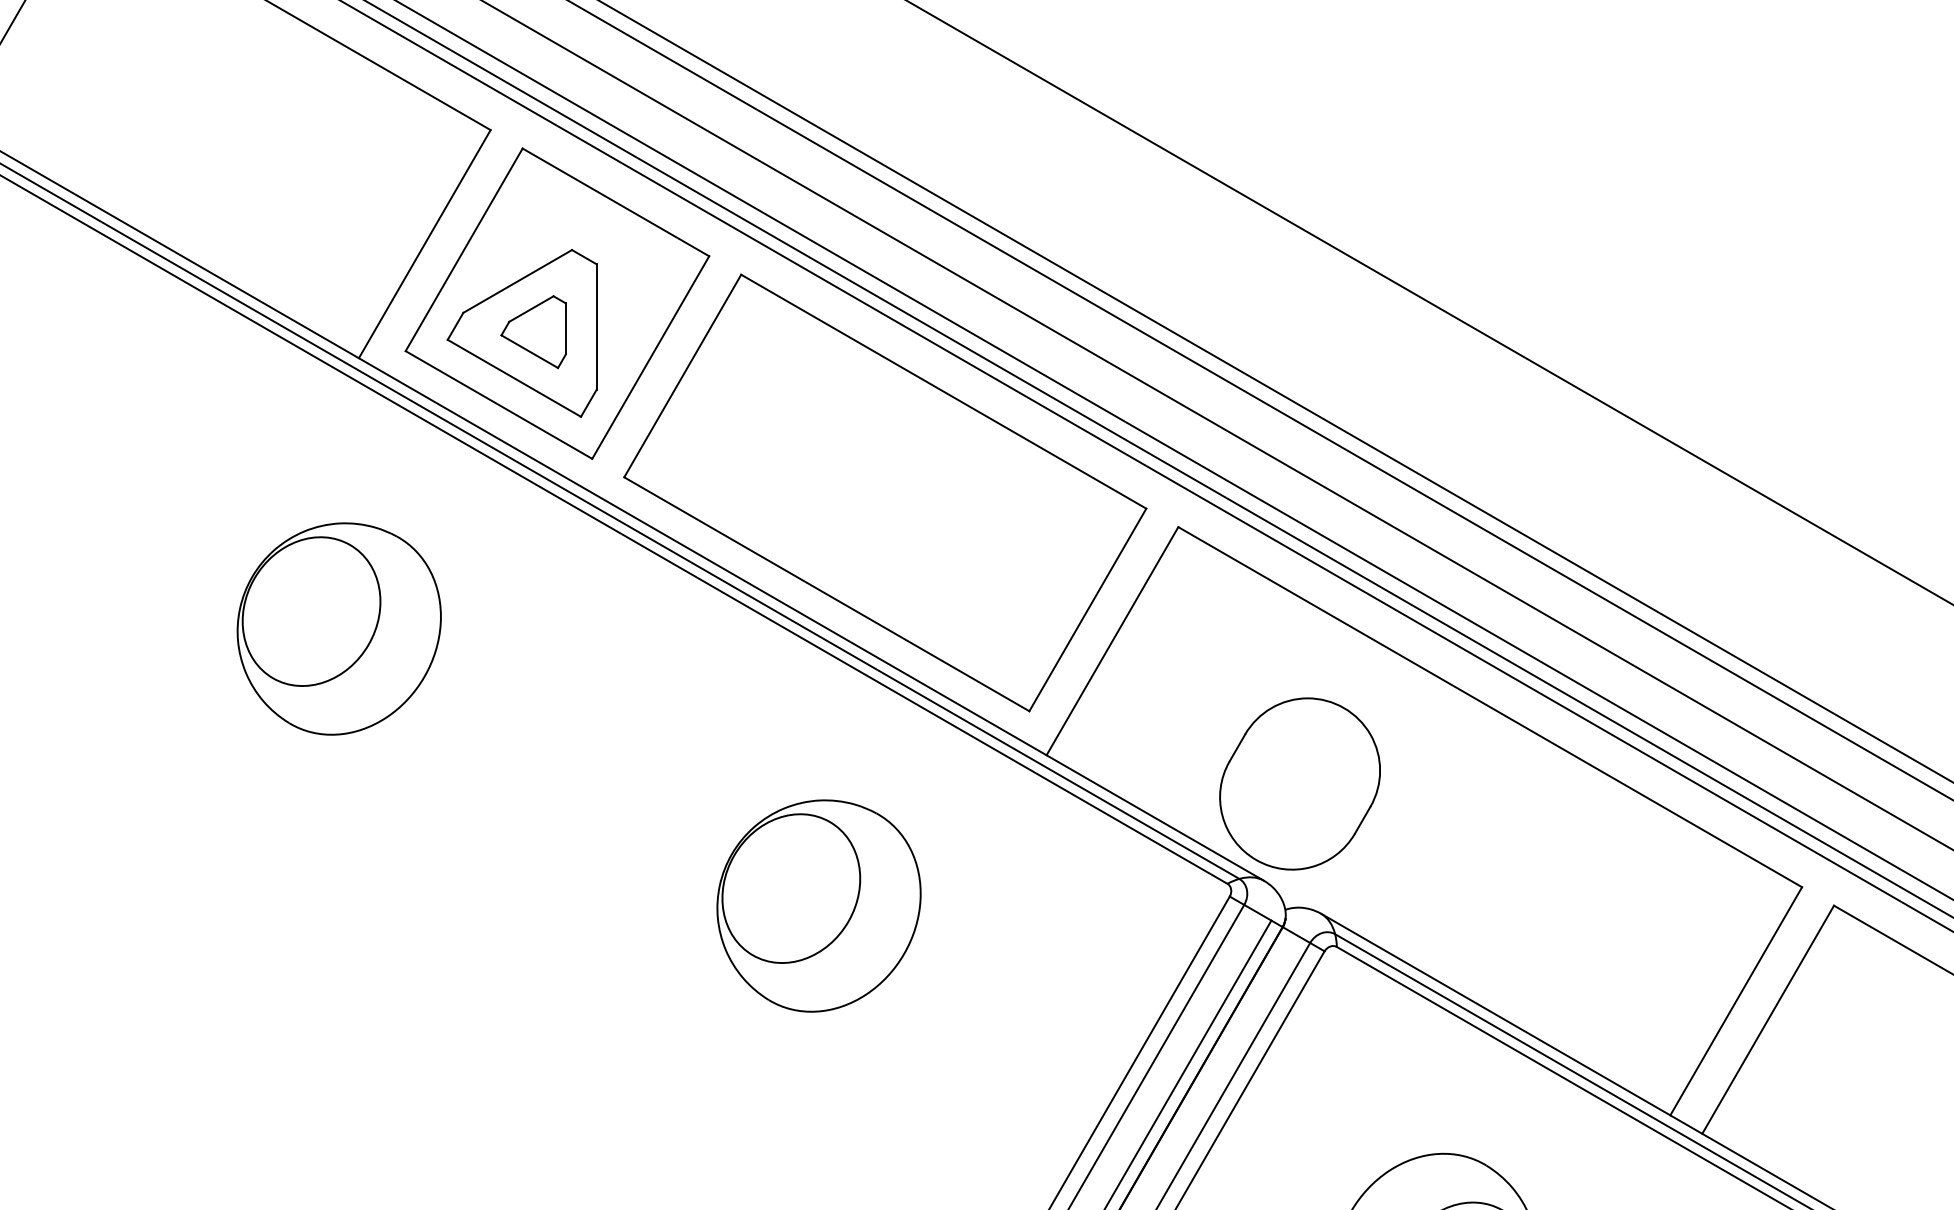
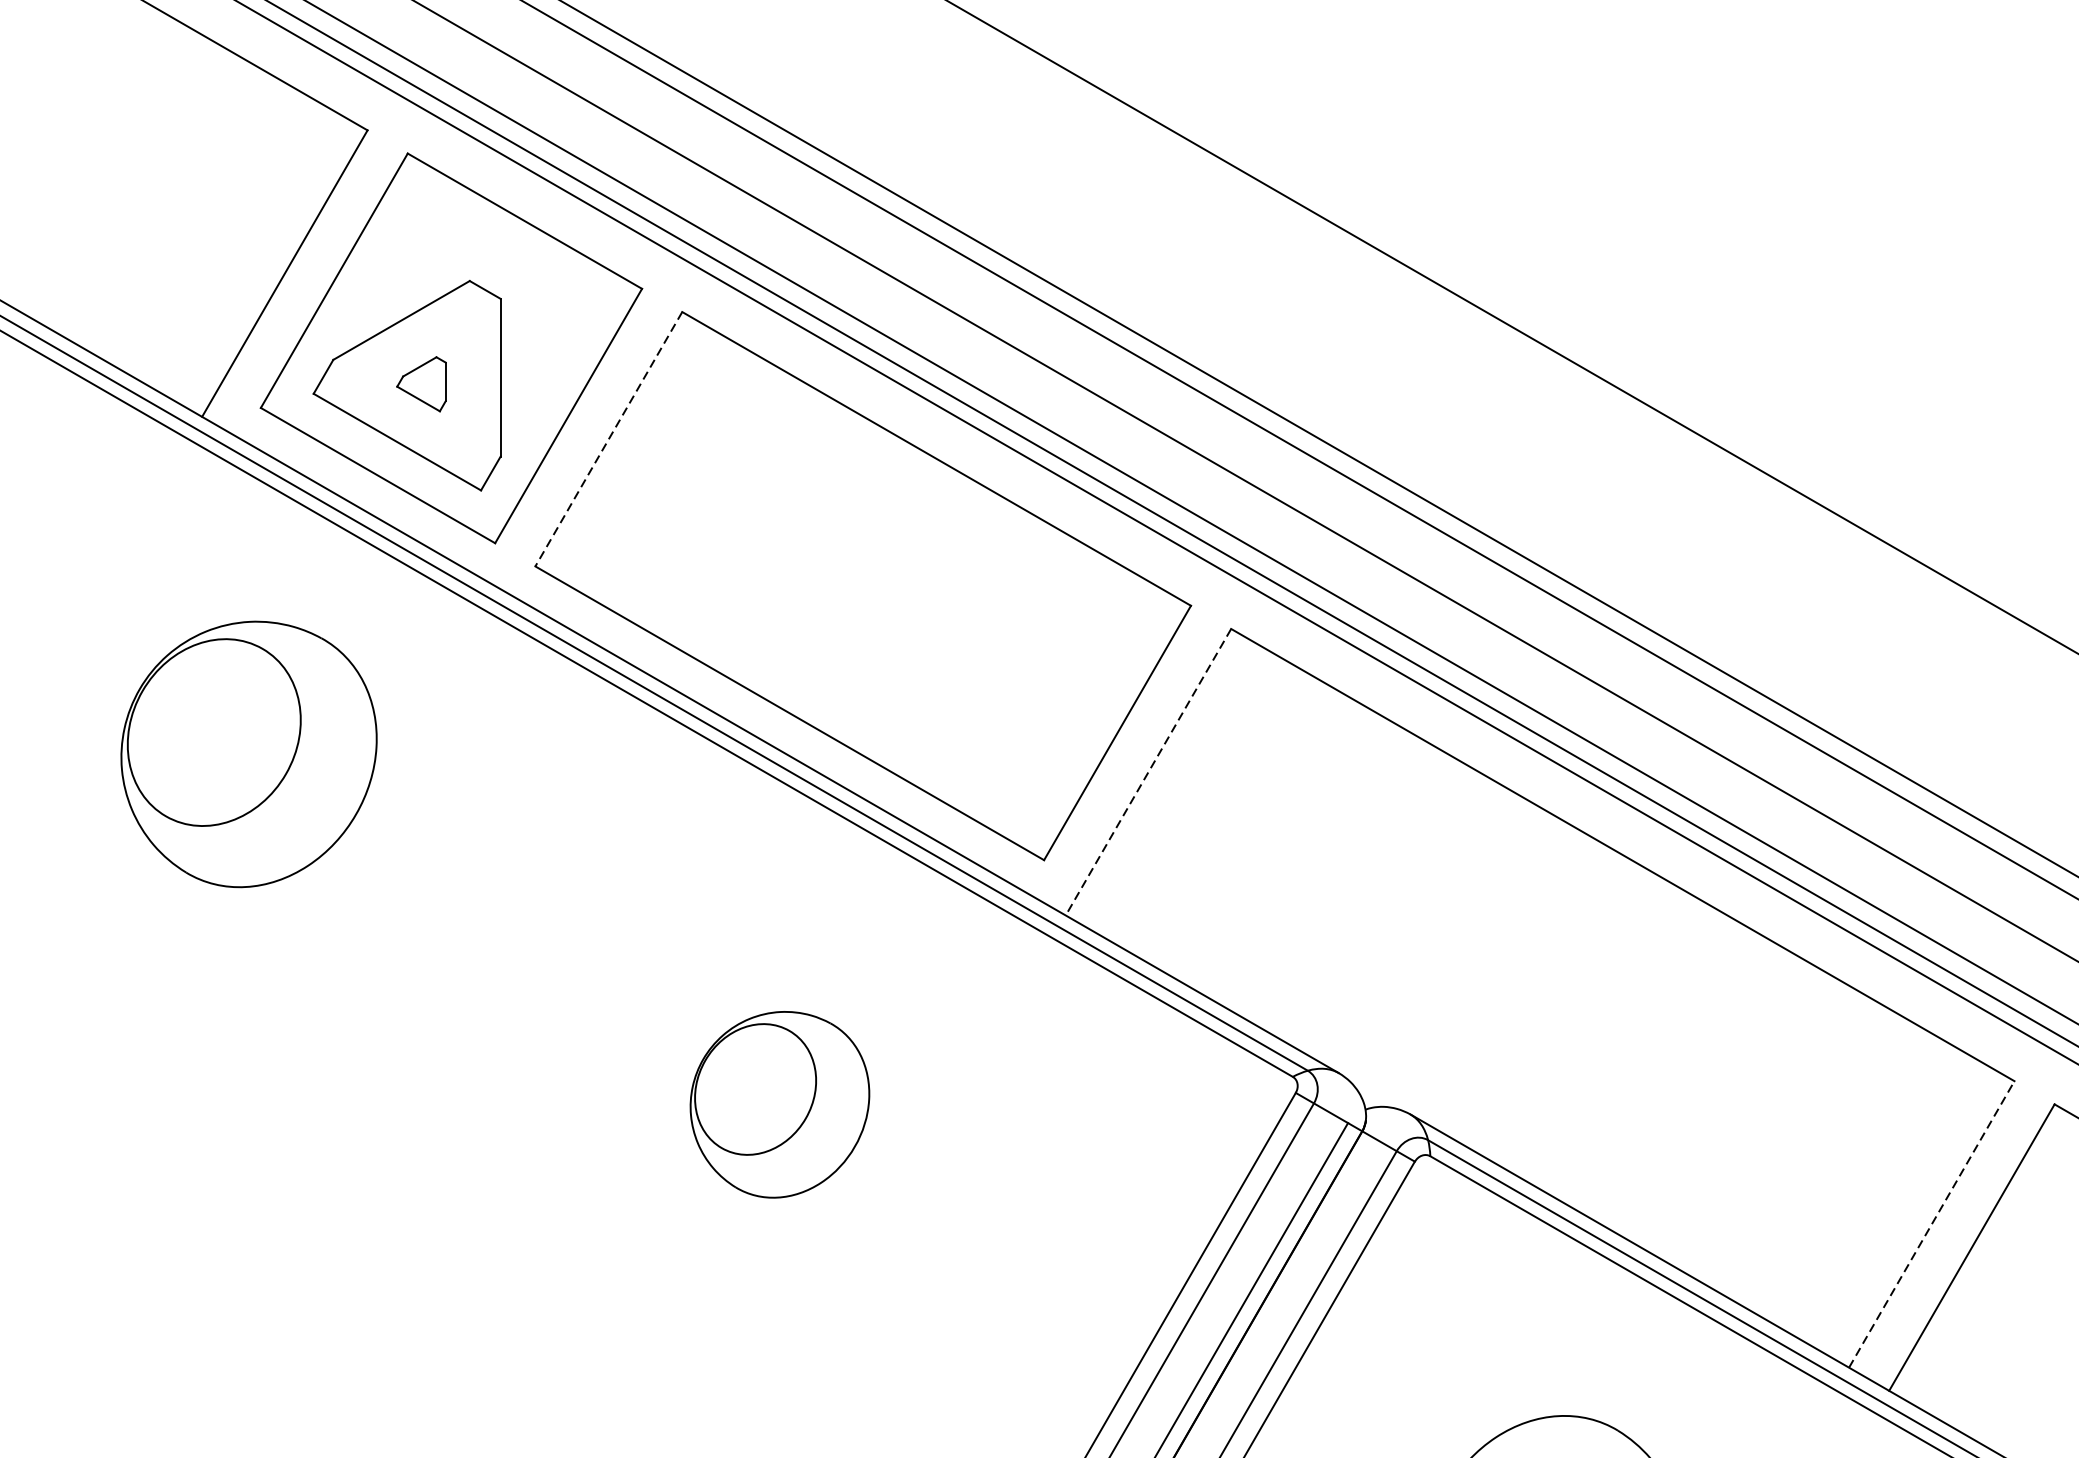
part: (533, 332) -> (421, 384), size x0.6
line: (682, 376) -> (608, 439), solid -> dashed
part: (338, 628) -> (248, 753), moved
line: (1112, 641) -> (1148, 772), solid -> dashed
part: (1299, 783) -> (1383, 950), removed
part: (818, 905) -> (779, 1104), size x0.7
line: (1736, 1001) -> (1932, 1224), solid -> dashed

